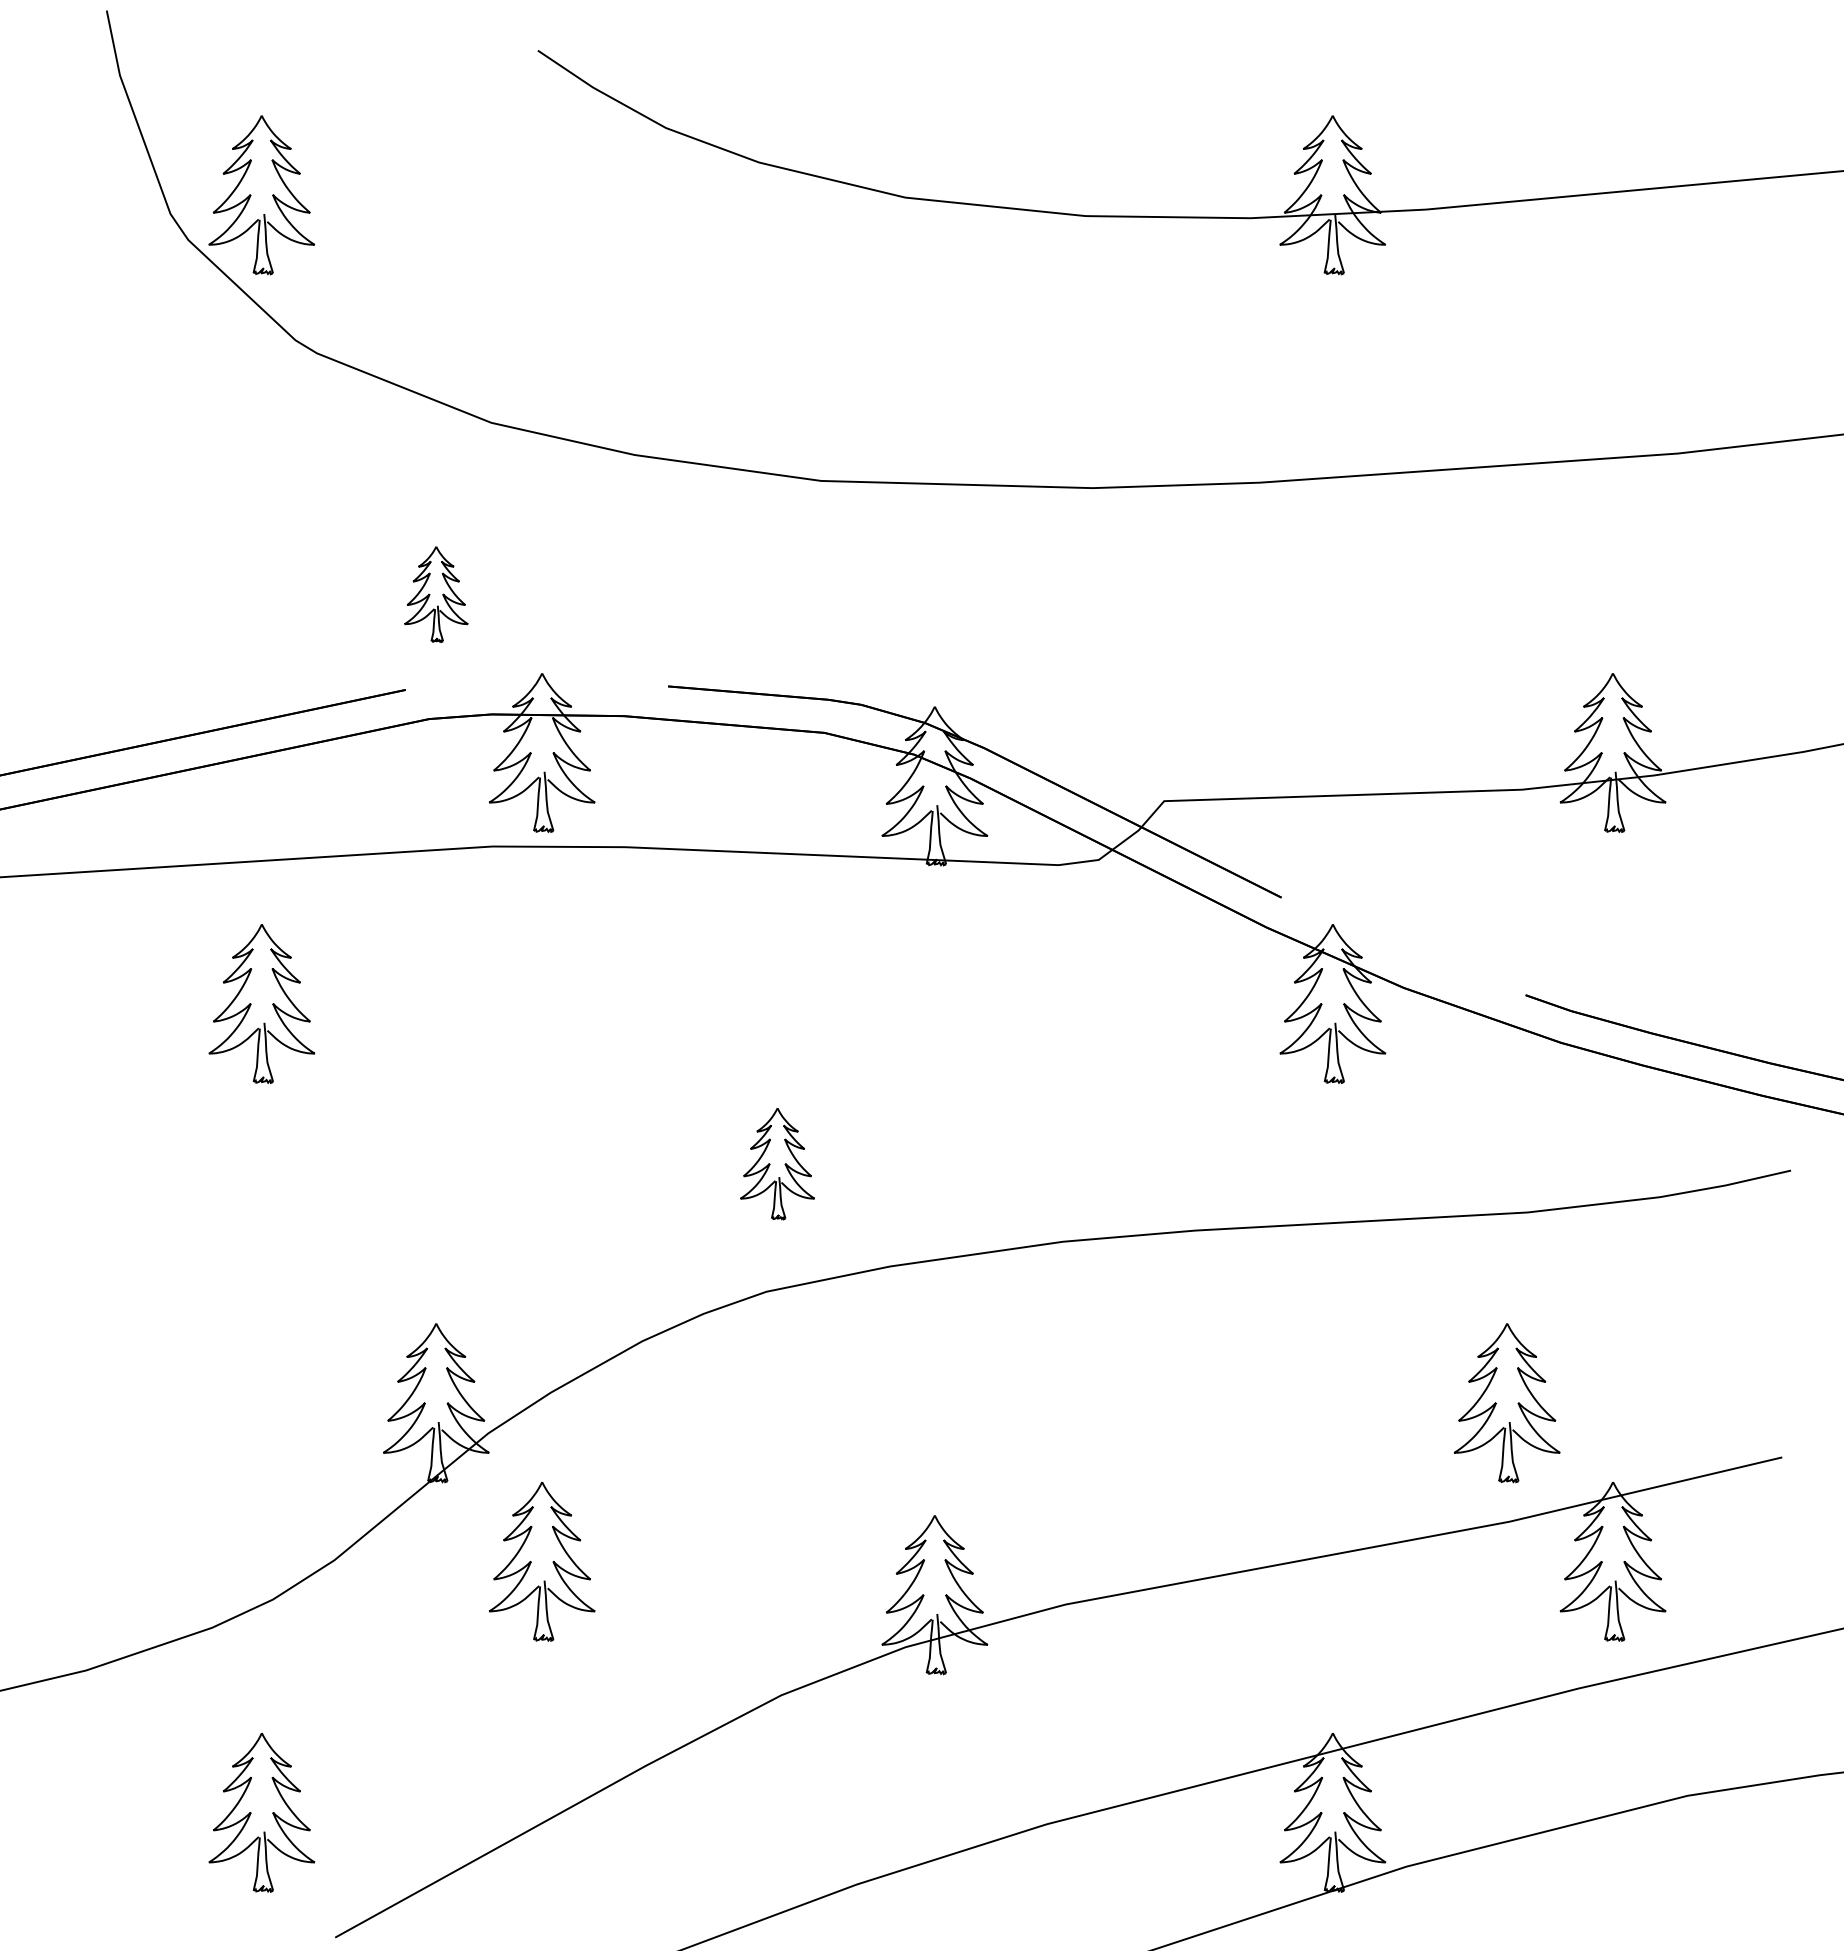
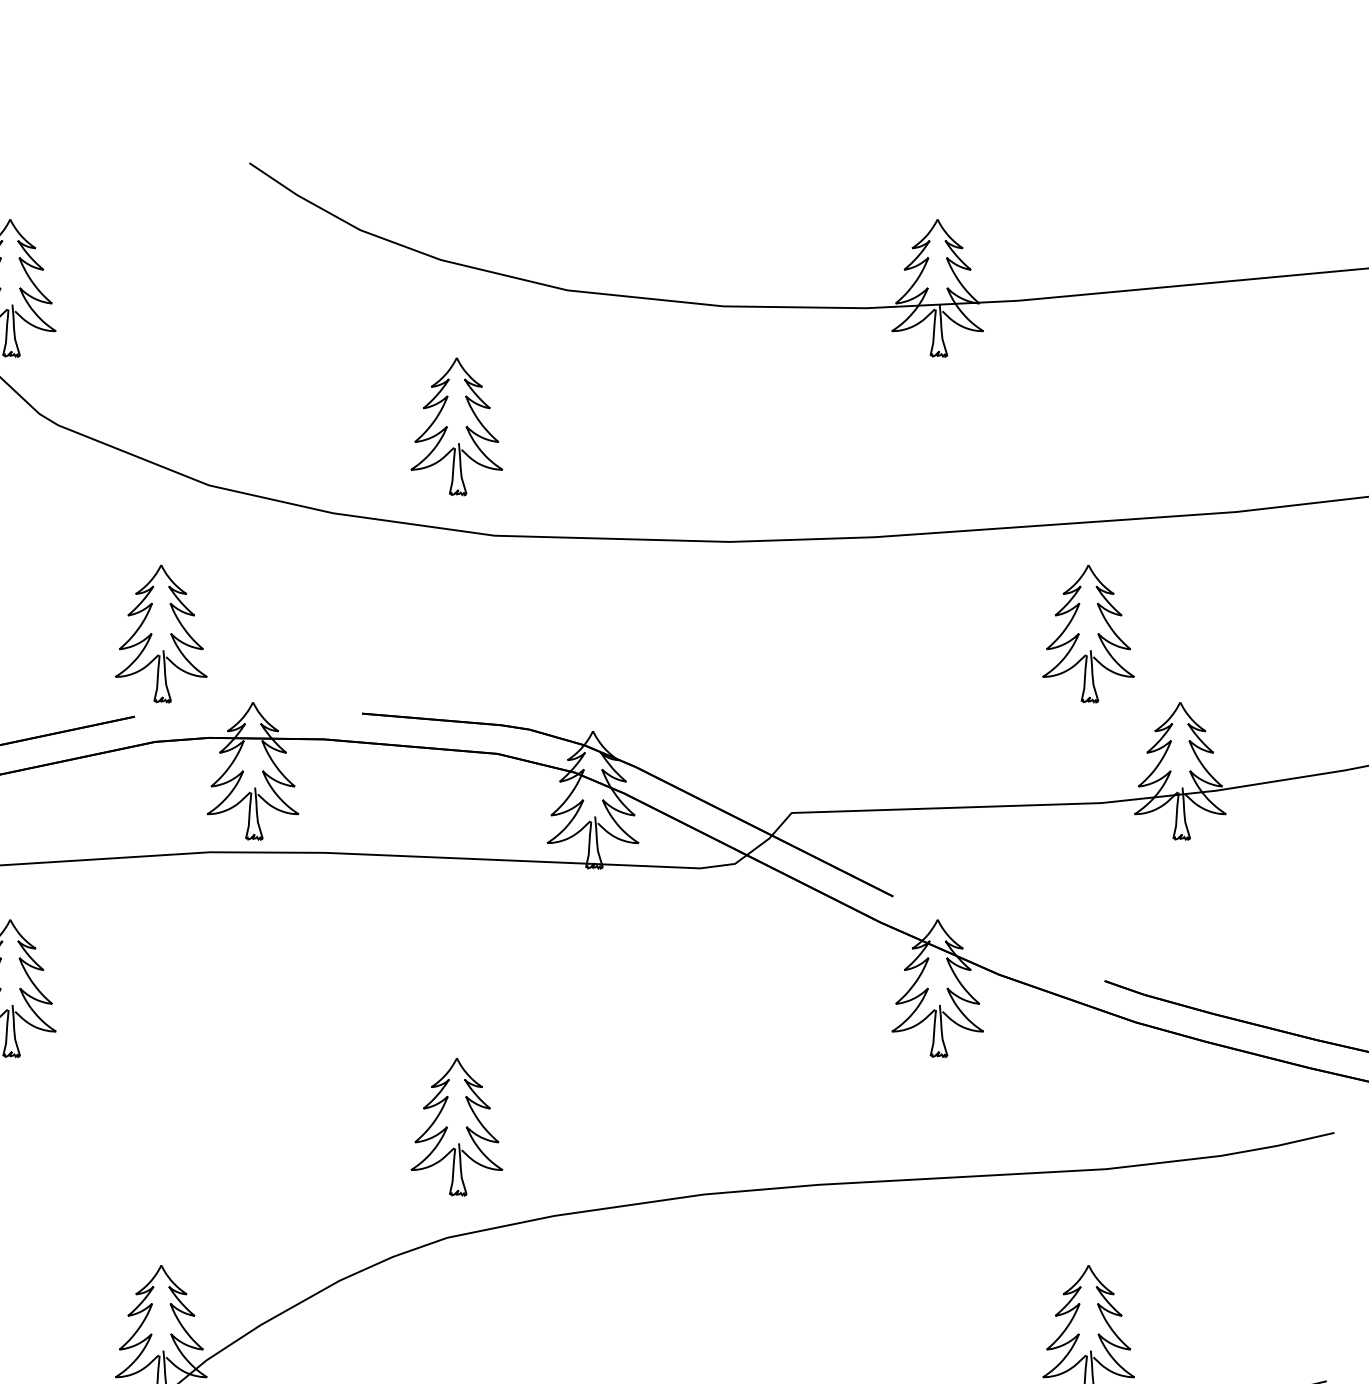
part: (777, 355) -> (456, 427), added
part: (436, 594) -> (161, 634), size x1.67
part: (1506, 594) -> (1088, 634), added
part: (777, 1163) -> (456, 1126), size x1.43

